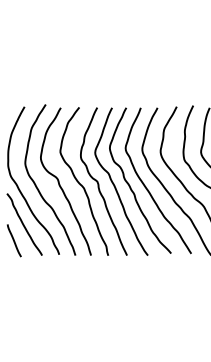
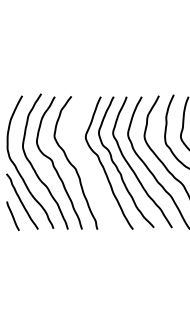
curve: (98, 181) -> (88, 162), removed

